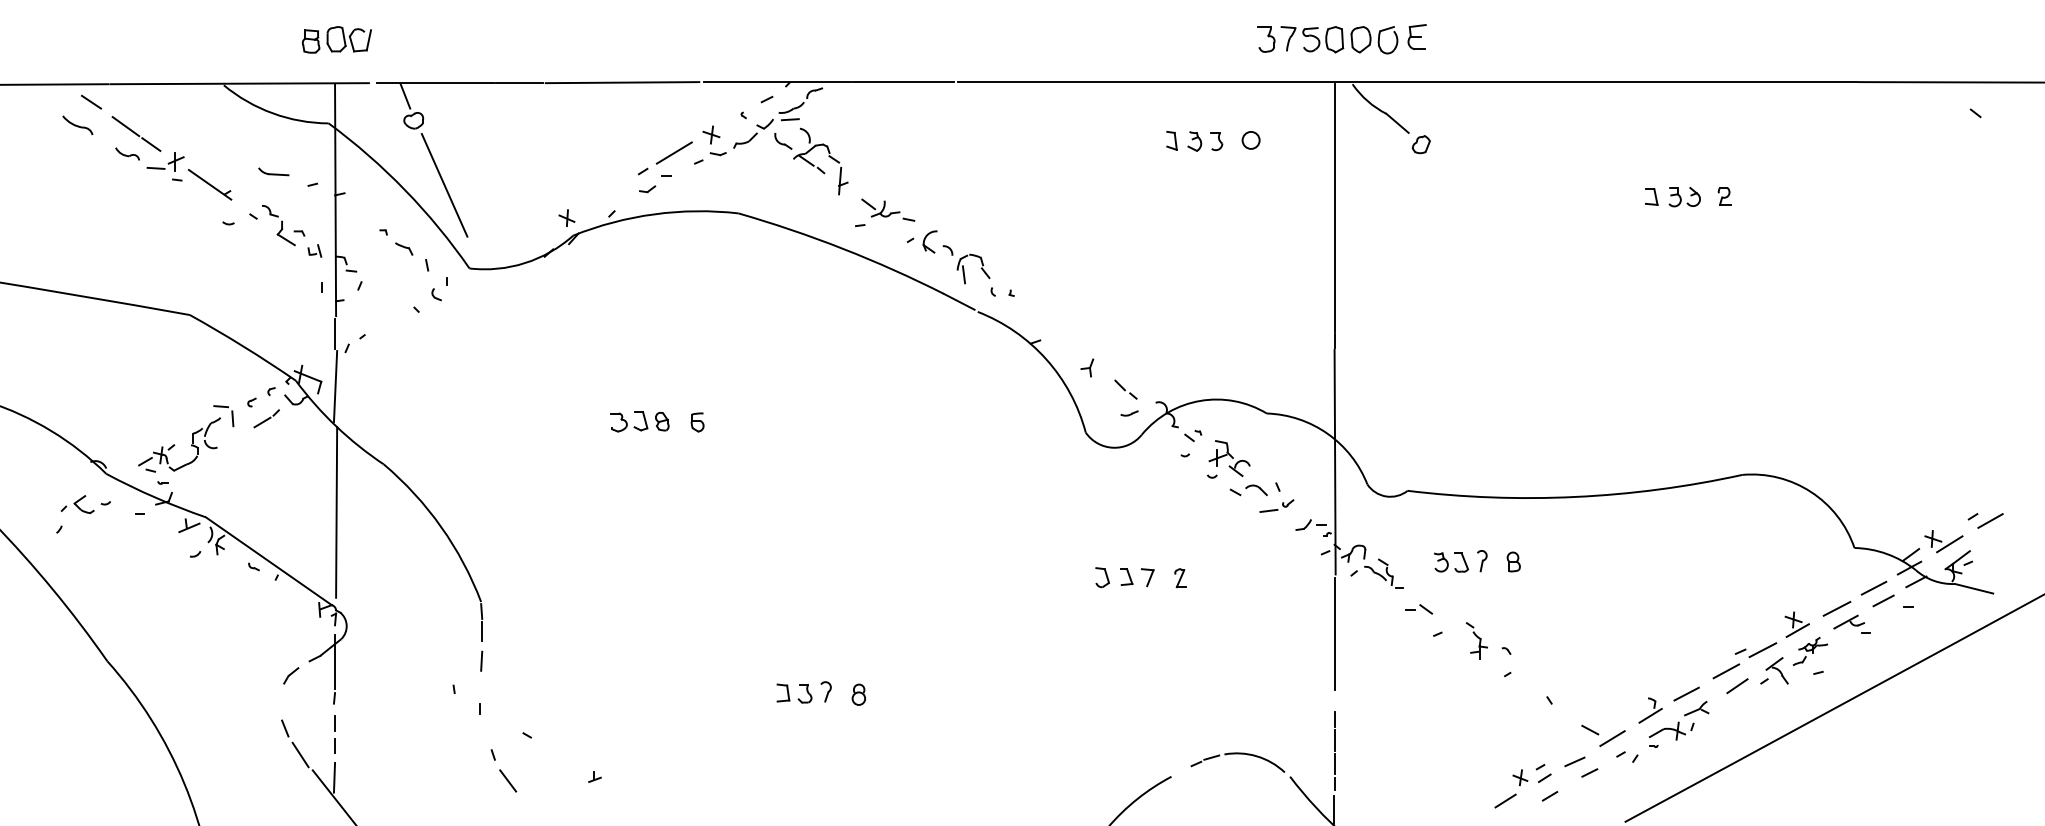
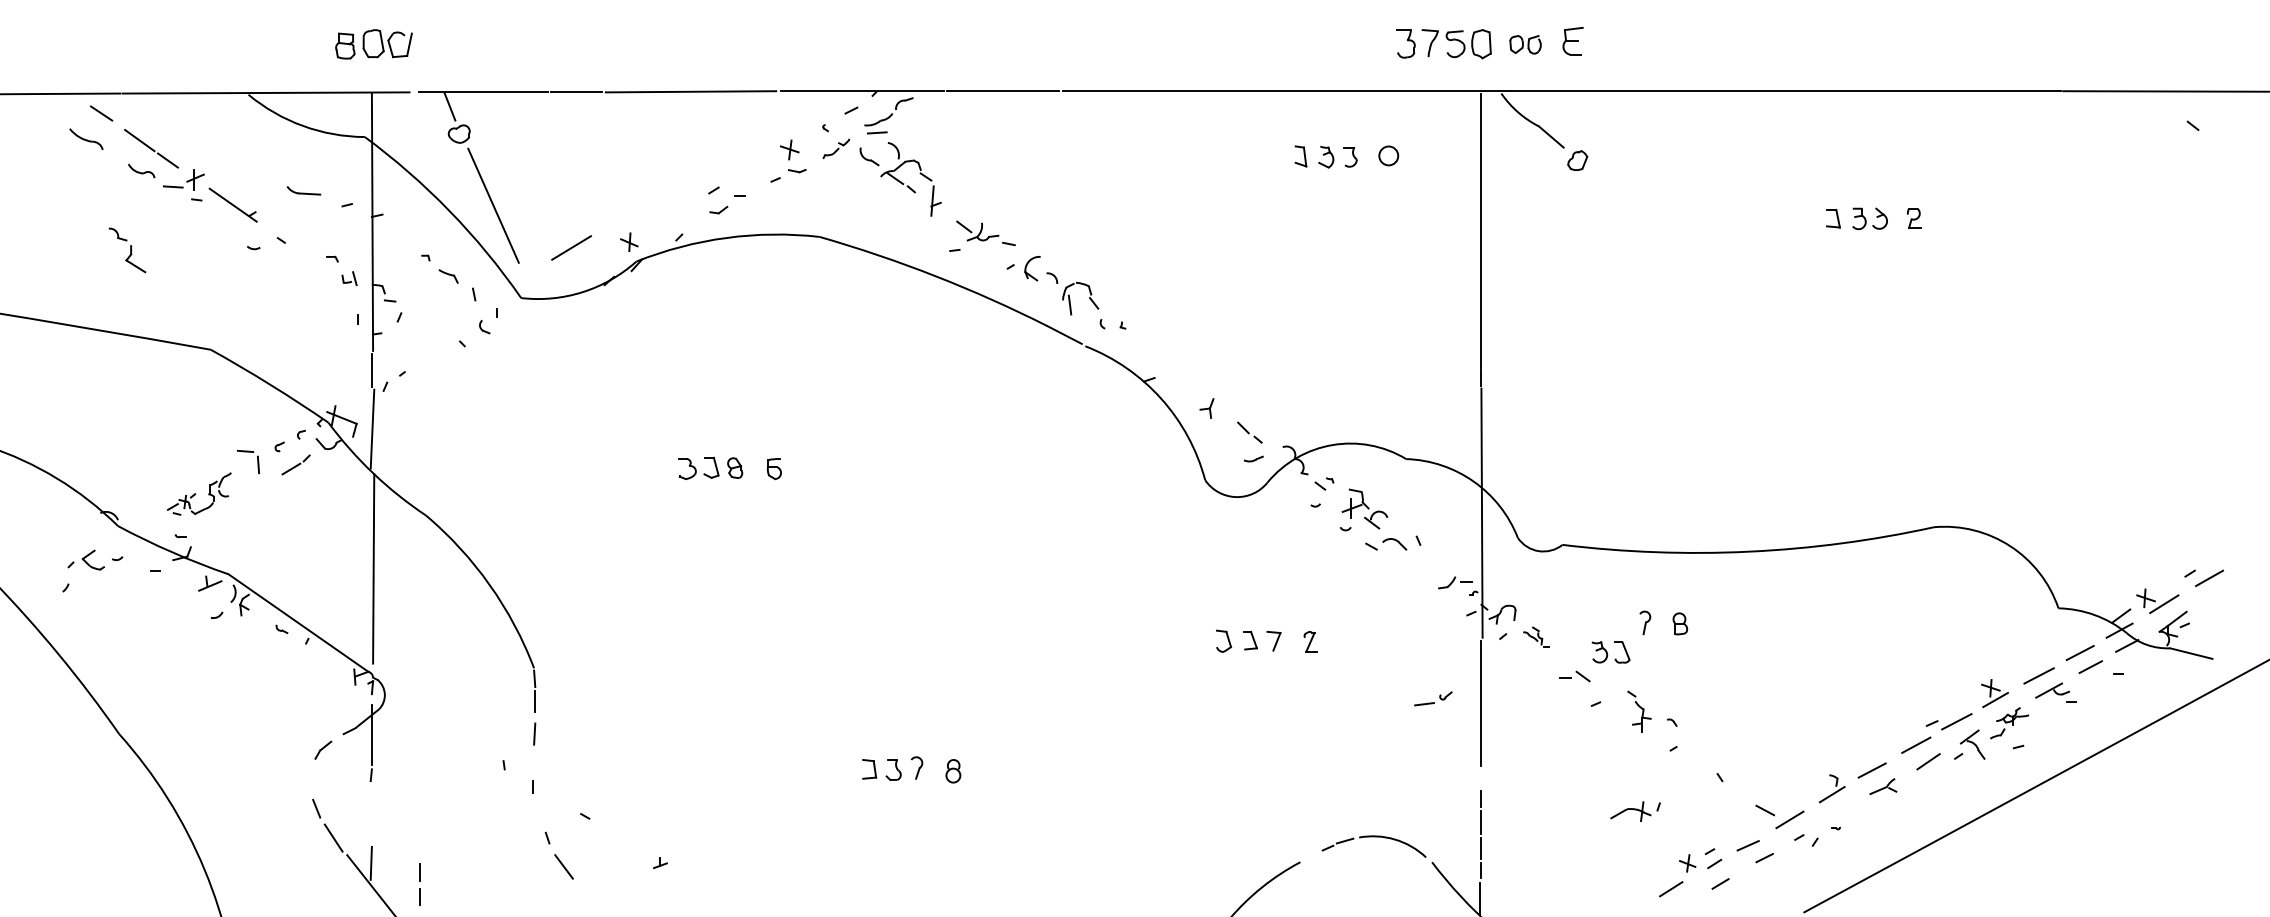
part: (1374, 40) -> (1525, 44), size x0.6
part: (753, 133) -> (836, 148), size x0.6
line: (674, 152) -> (571, 247), moved
part: (278, 225) -> (127, 250), moved
part: (179, 444) -> (199, 493), size x0.7
part: (1277, 505) -> (1433, 698), moved
part: (1450, 562) -> (1610, 652), moved
part: (1384, 573) -> (1536, 636), size x0.6
line: (334, 731) -> (419, 881), moved
part: (1671, 731) -> (1635, 811), moved

